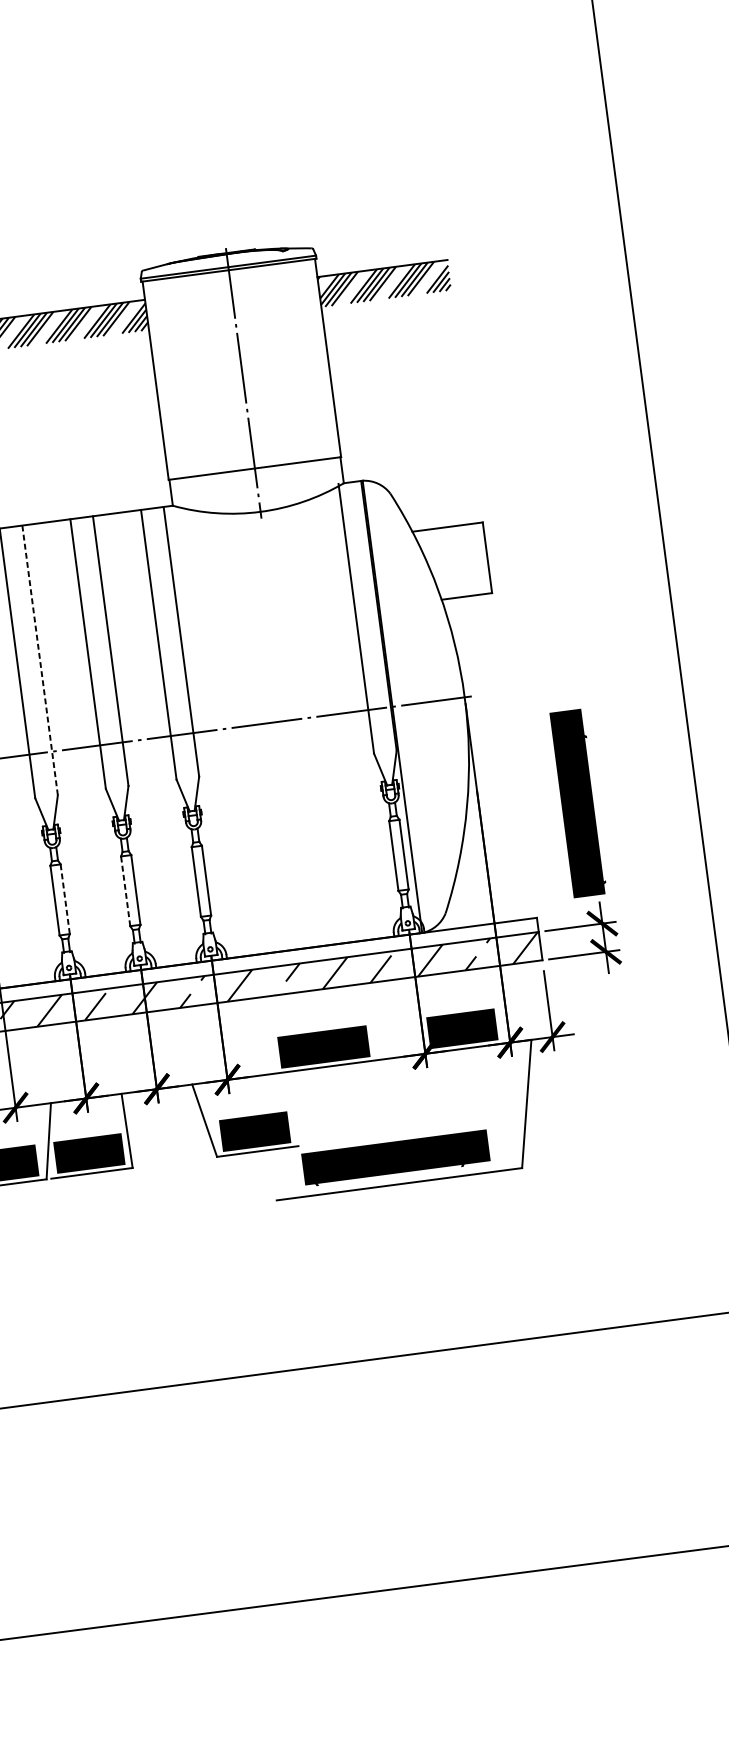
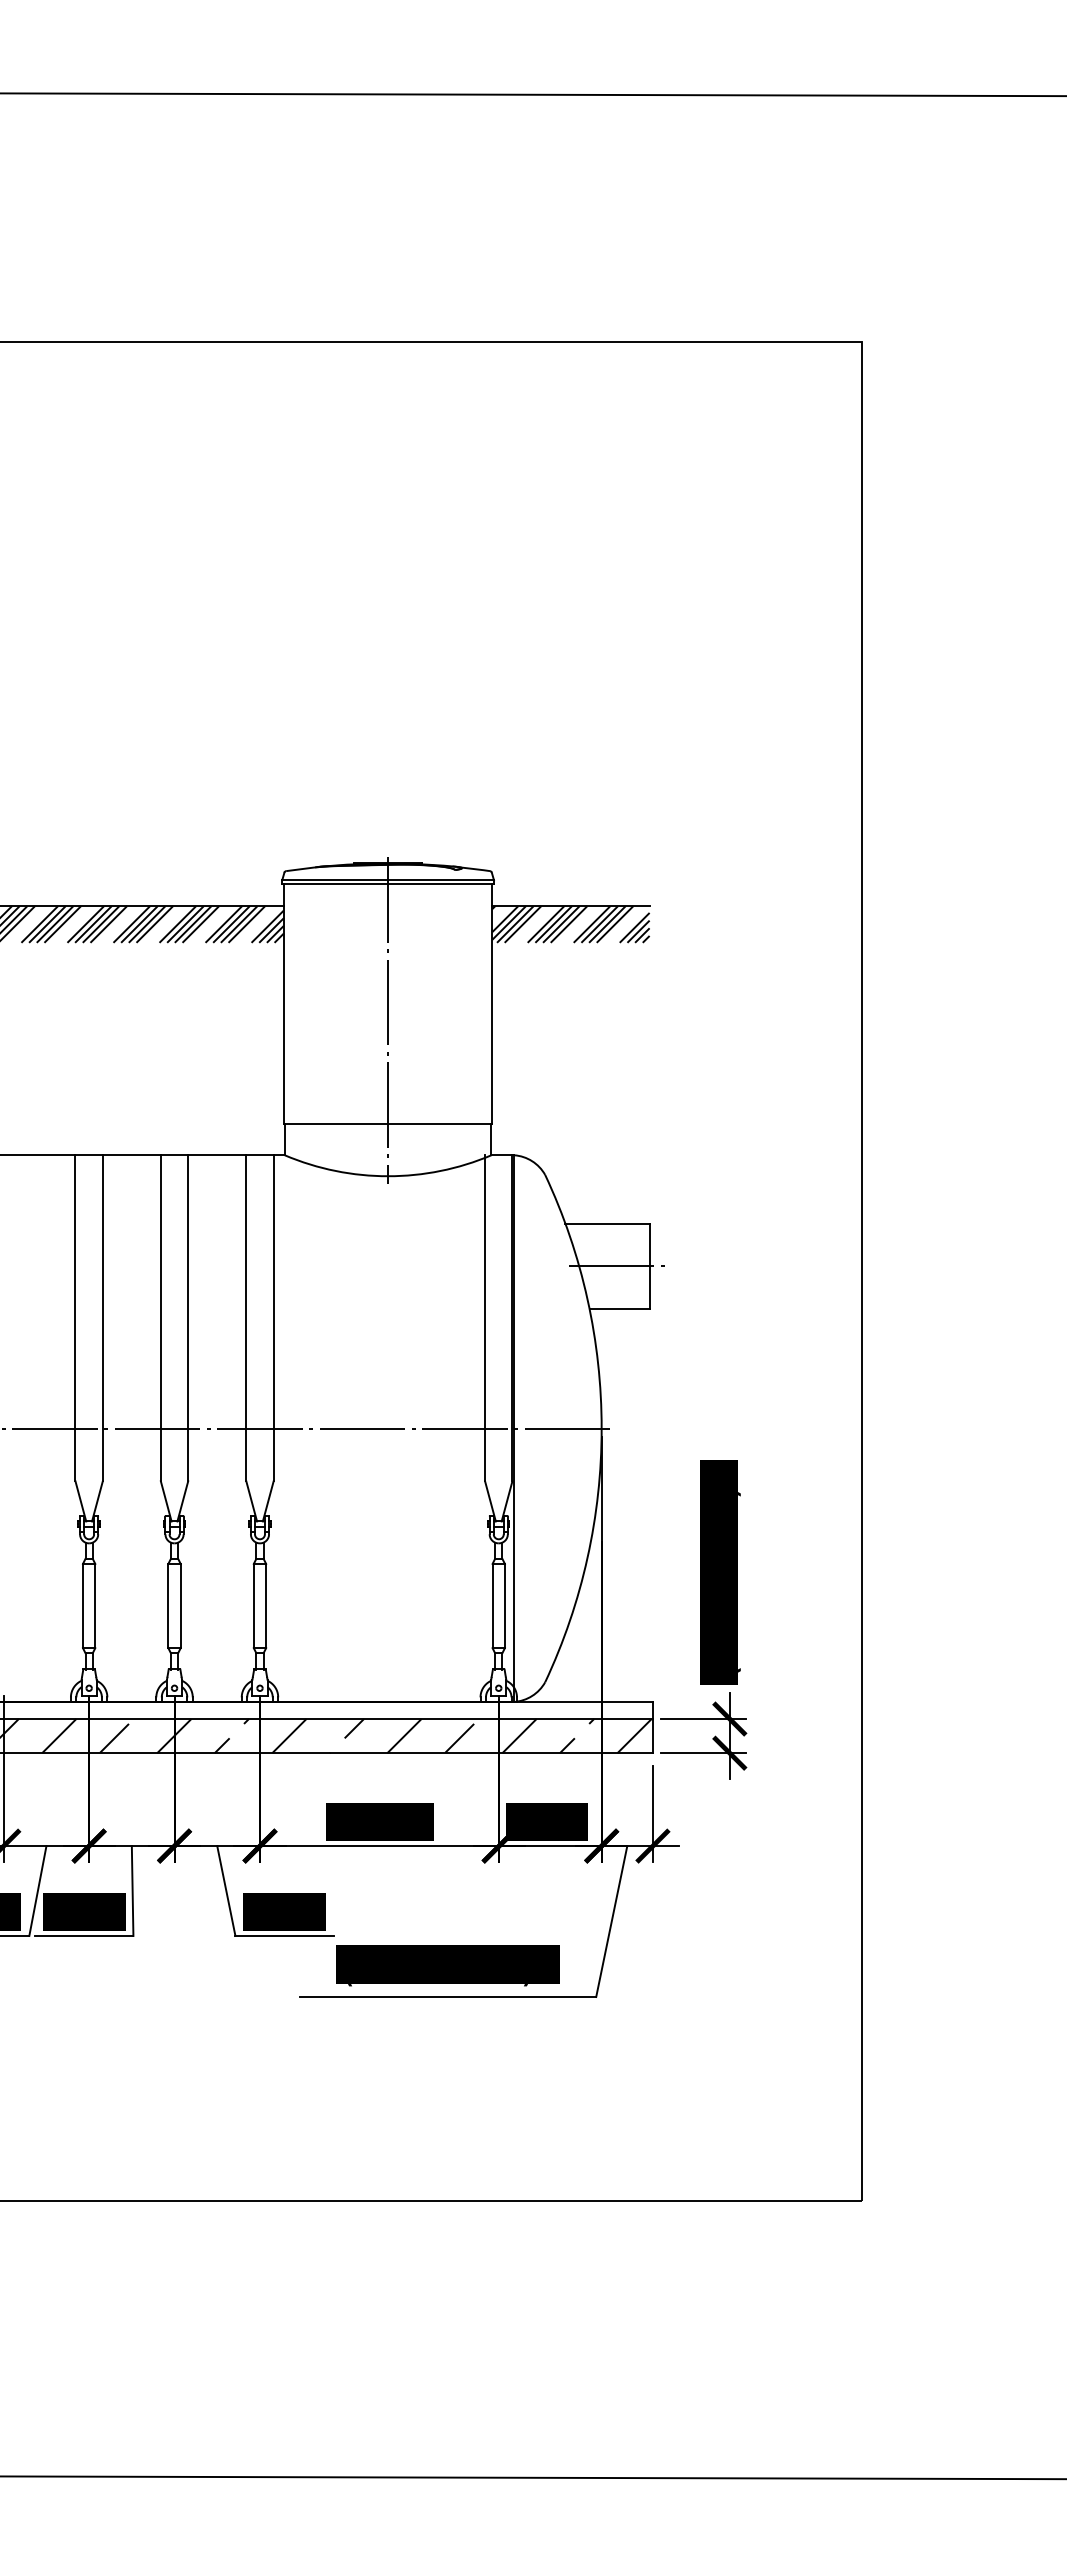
line: (460, 561) -> (617, 1266), added
line: (39, 659) -> (102, 1317), dashed -> solid
line: (125, 890) -> (168, 1605), dashed -> solid
line: (65, 899) -> (95, 1606), dashed -> solid

